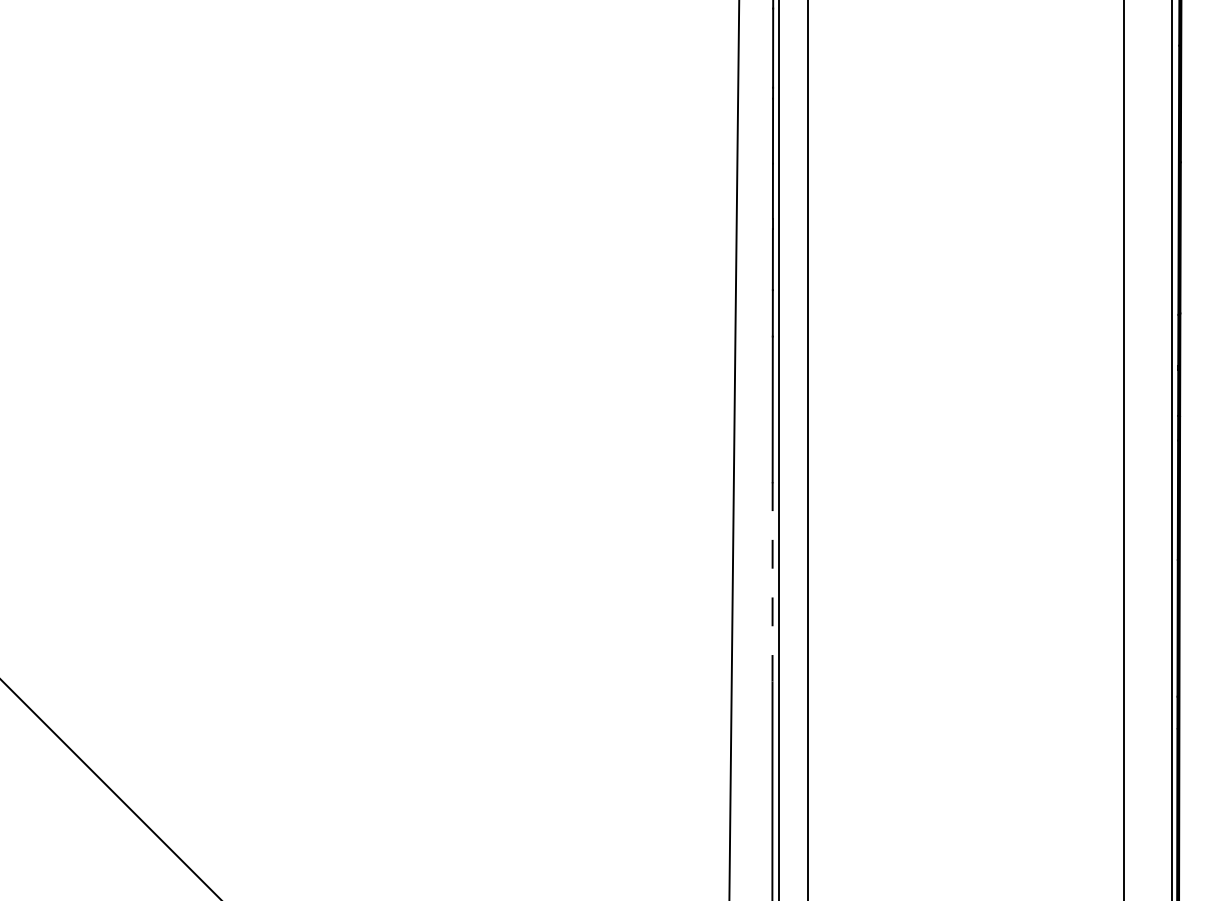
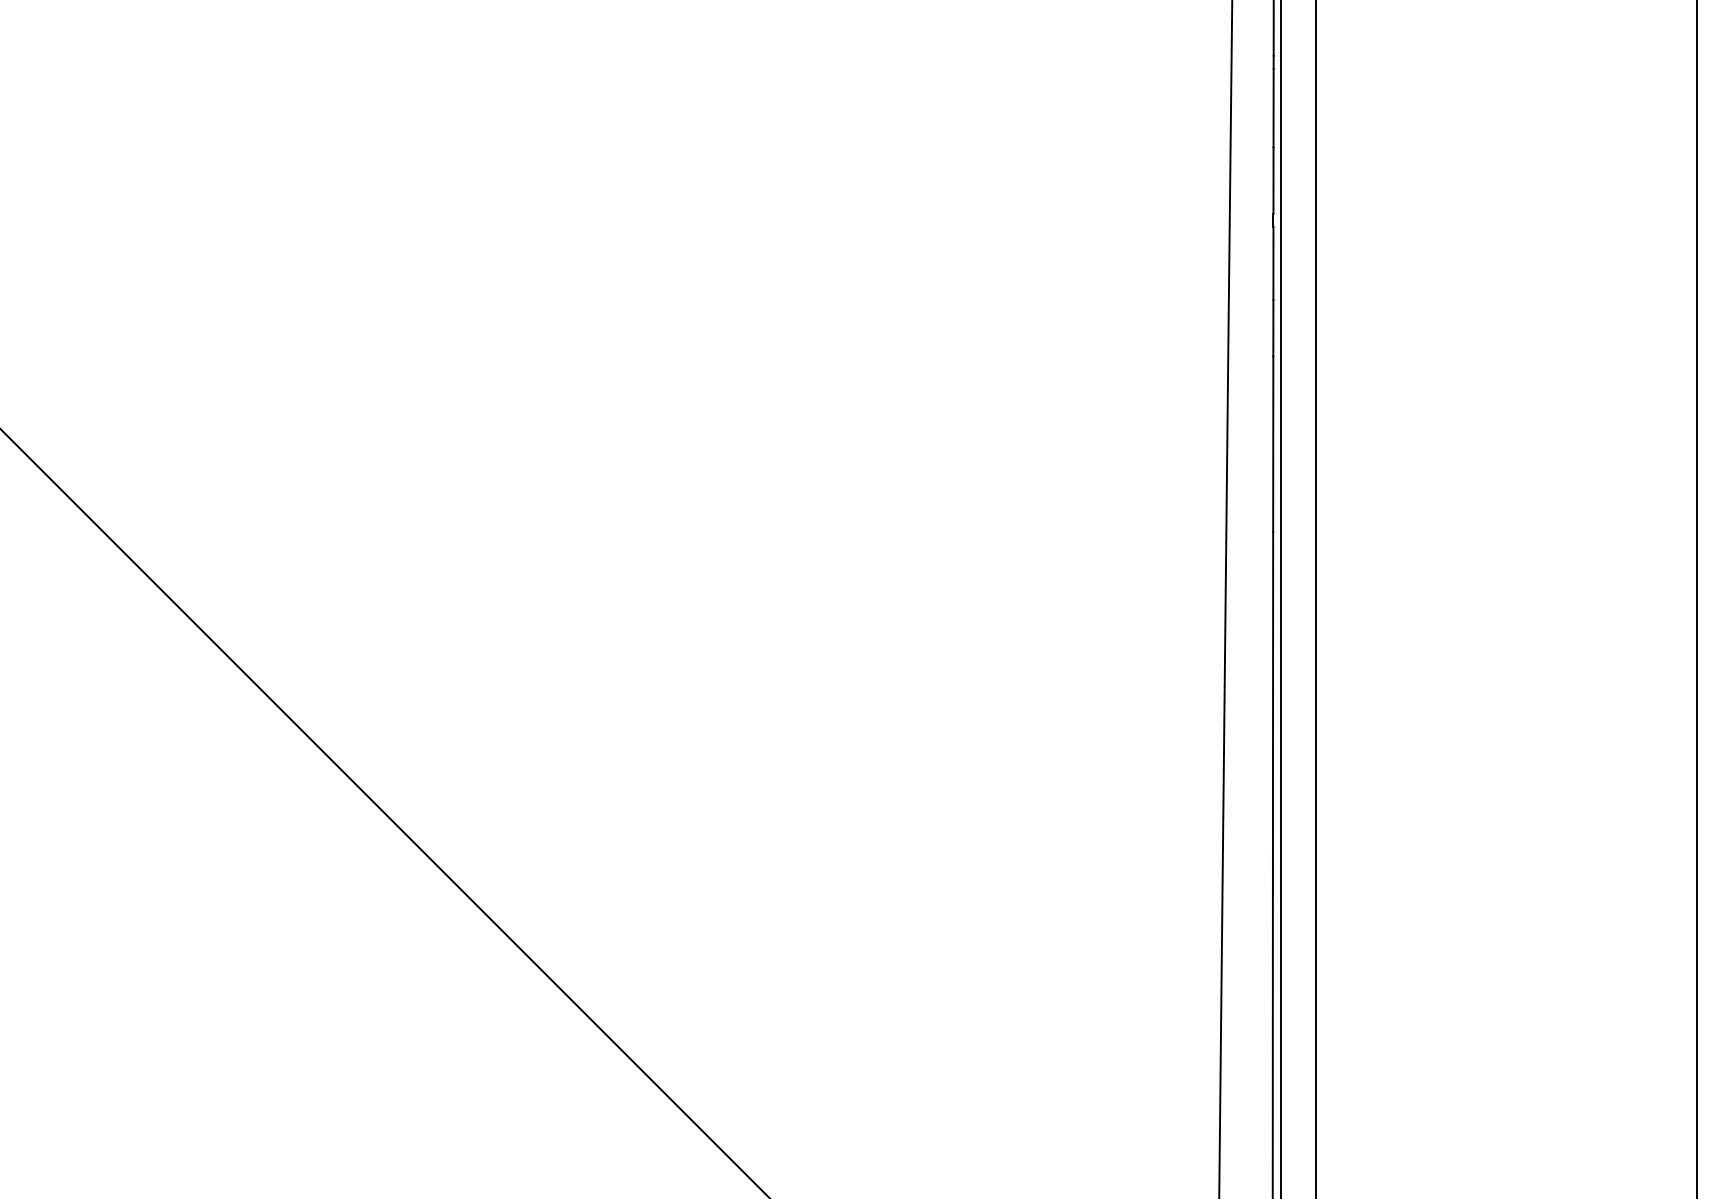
line: (772, 582) -> (1273, 652), dashed -> solid

